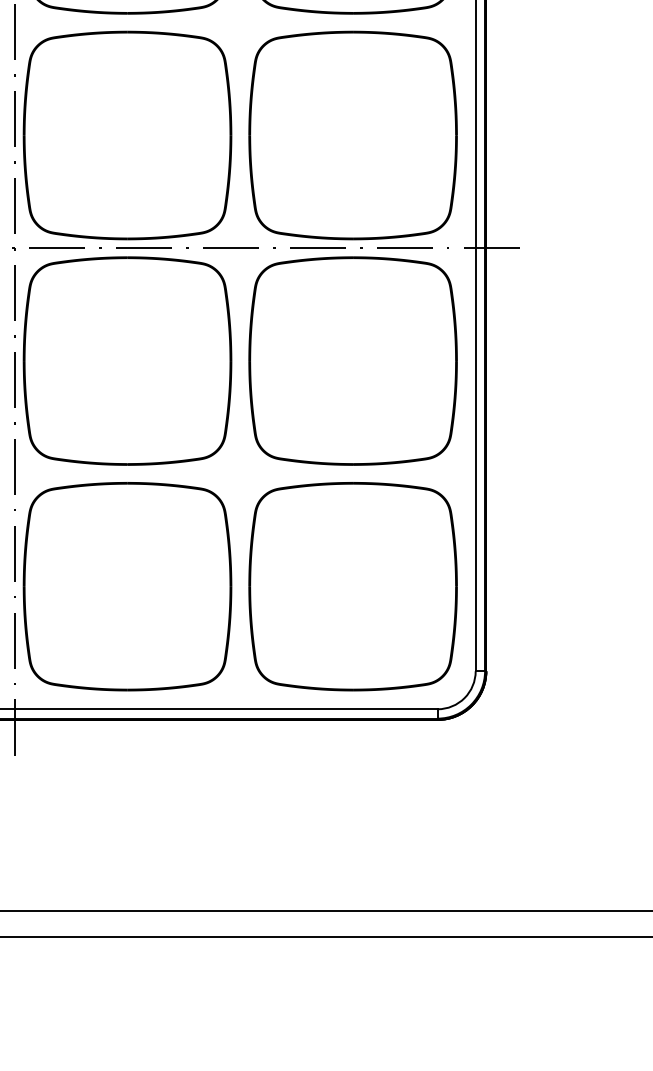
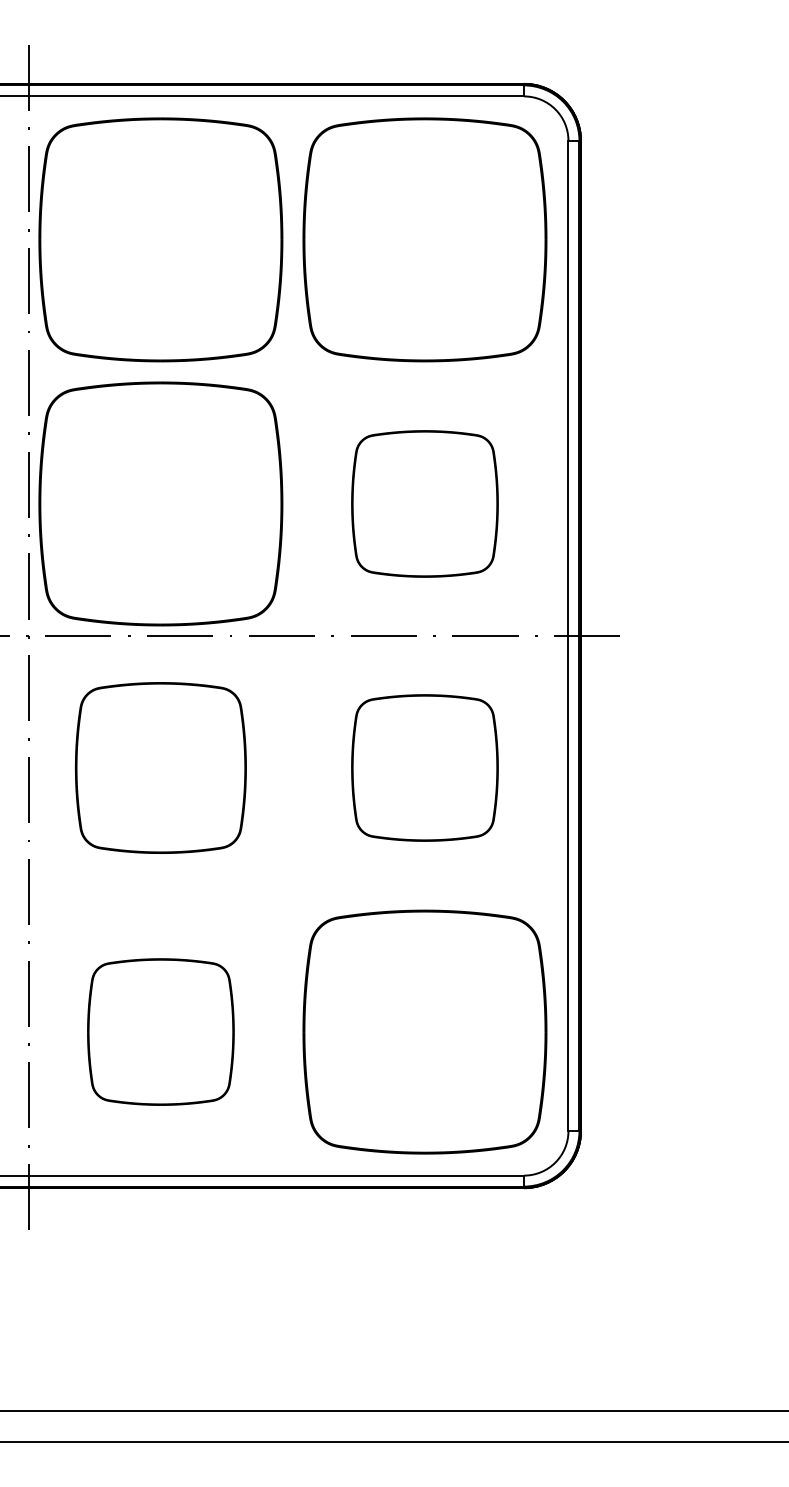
part: (352, 135) -> (424, 503), size x0.6
part: (127, 360) -> (160, 767), size x0.7
part: (352, 360) -> (424, 767), size x0.6
part: (127, 586) -> (160, 1031), size x0.6

